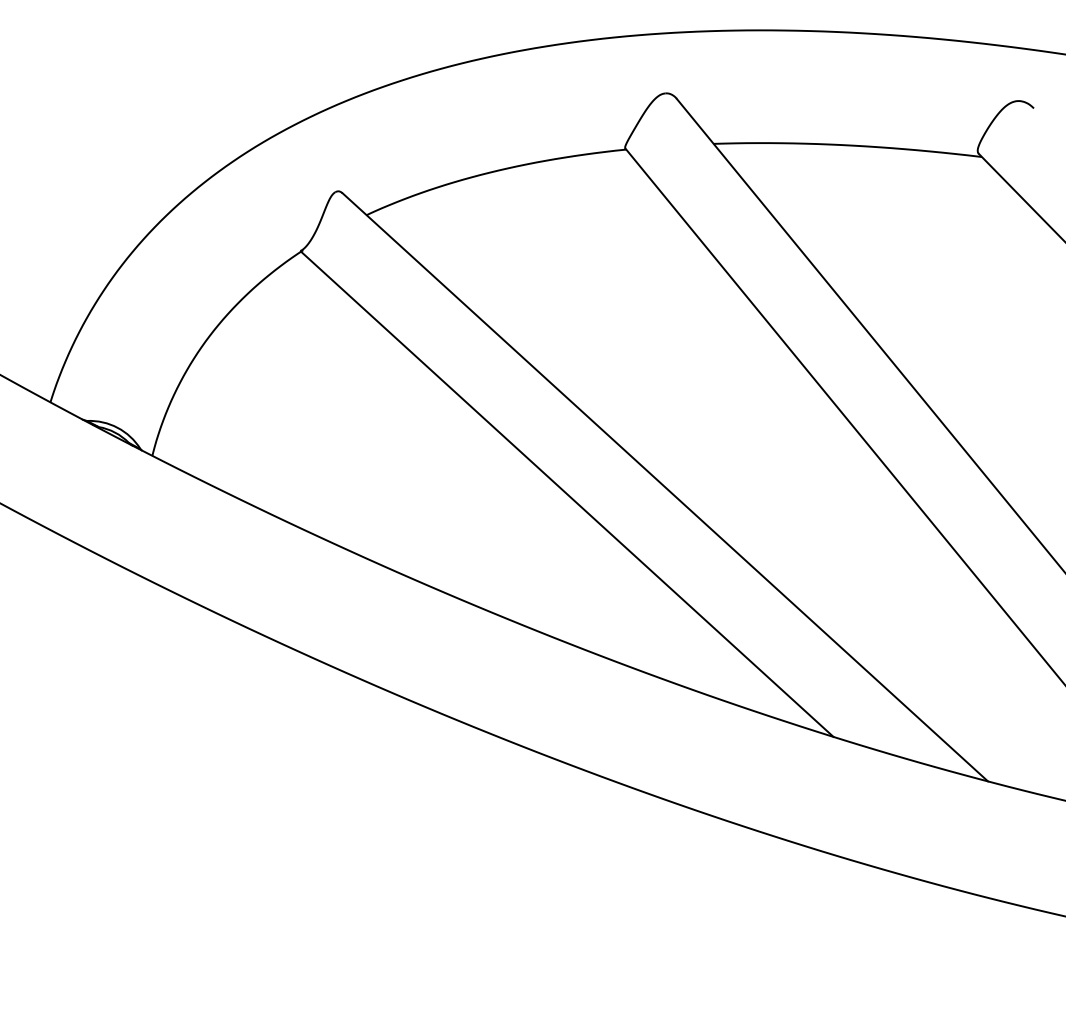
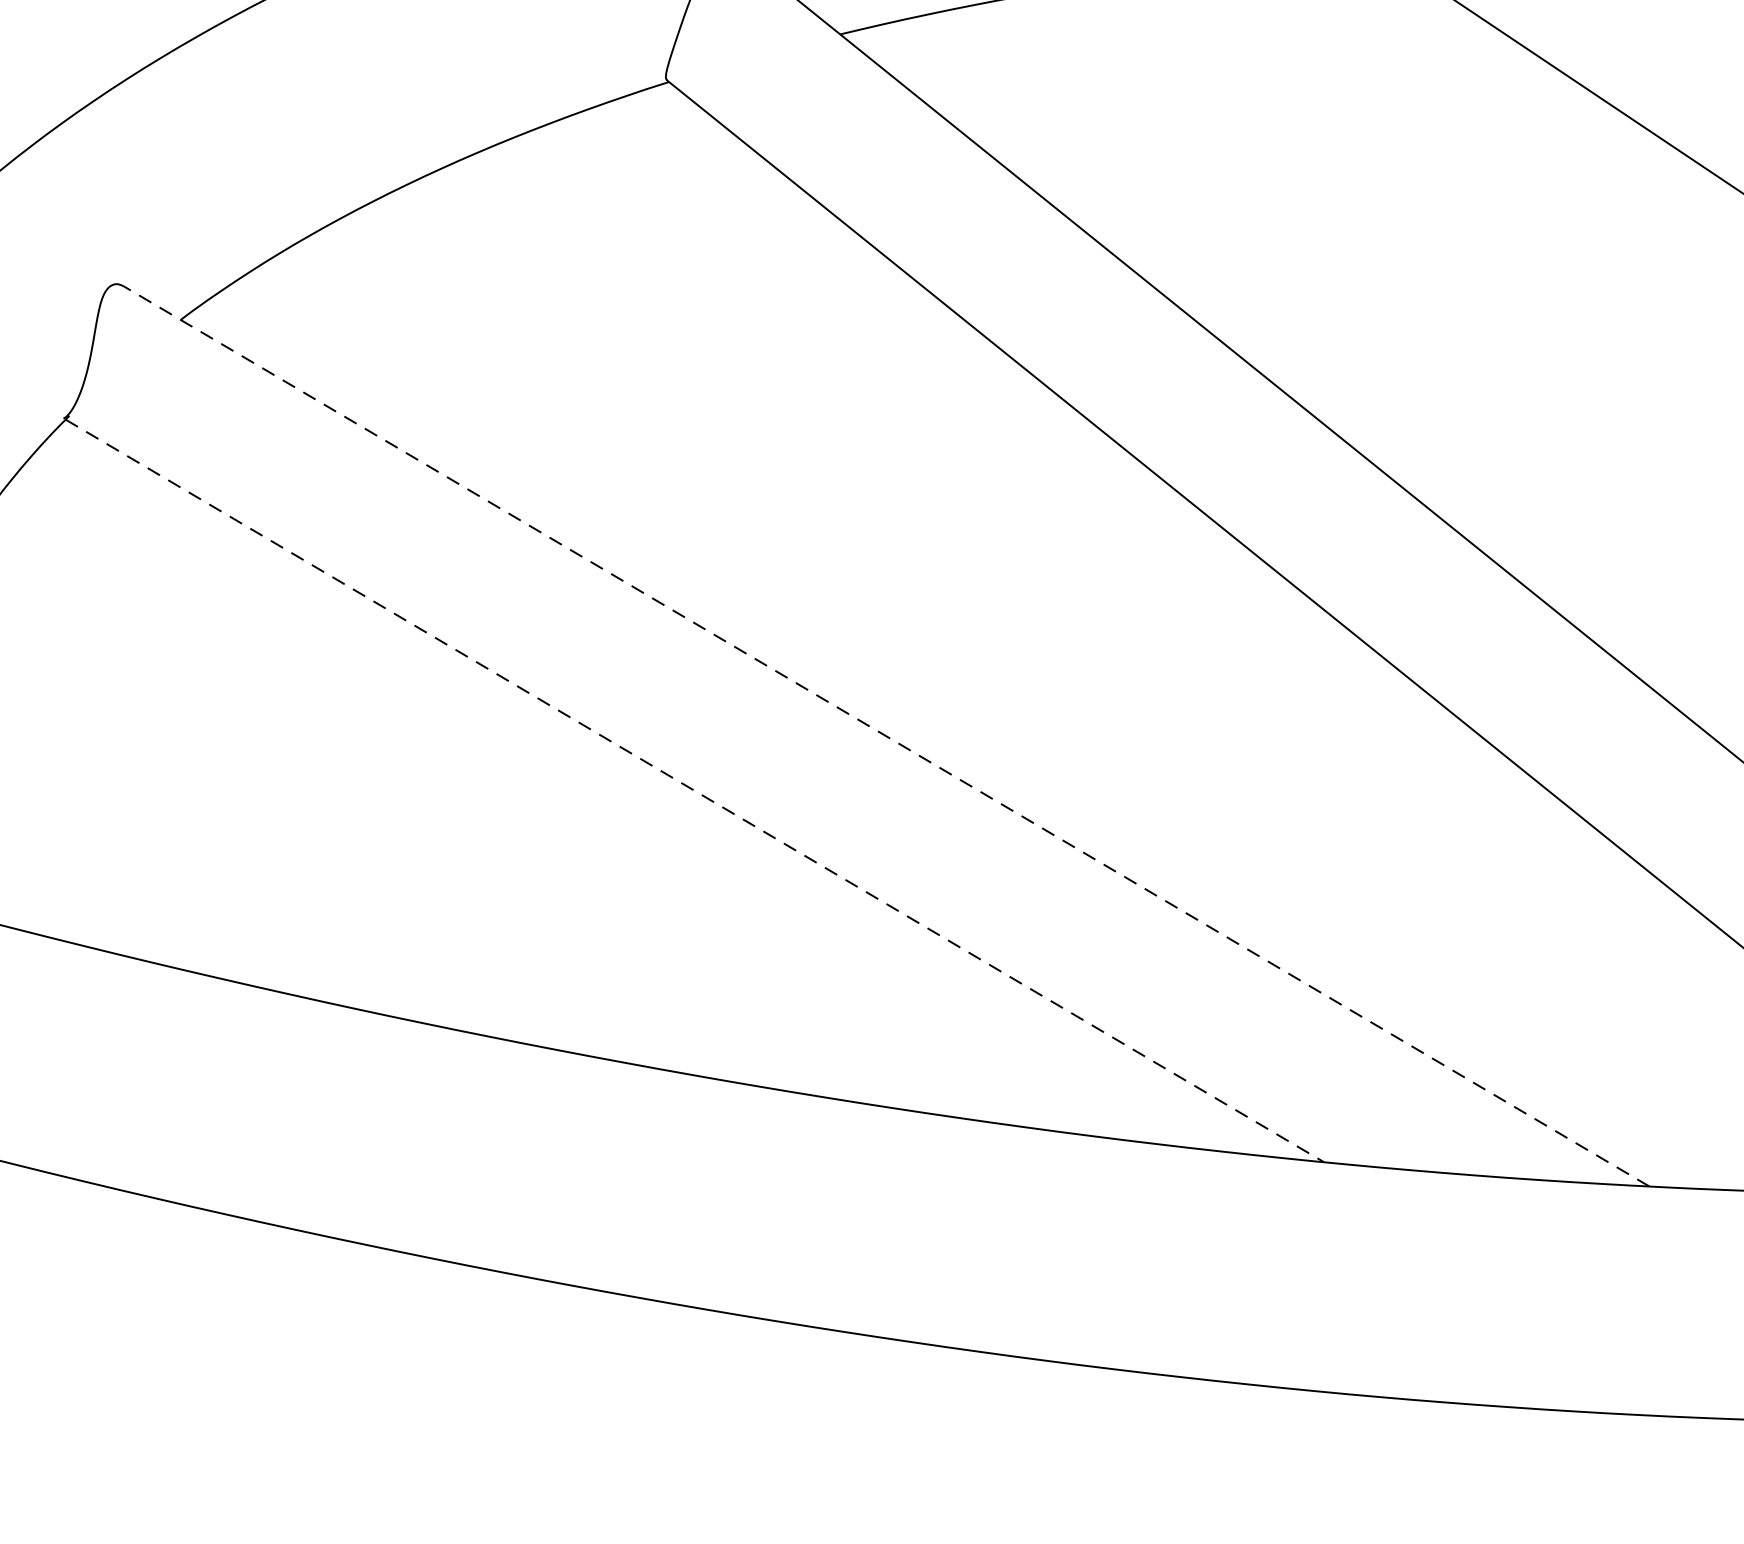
line: (665, 487) -> (887, 736), solid -> dashed
line: (567, 494) -> (695, 791), solid -> dashed

